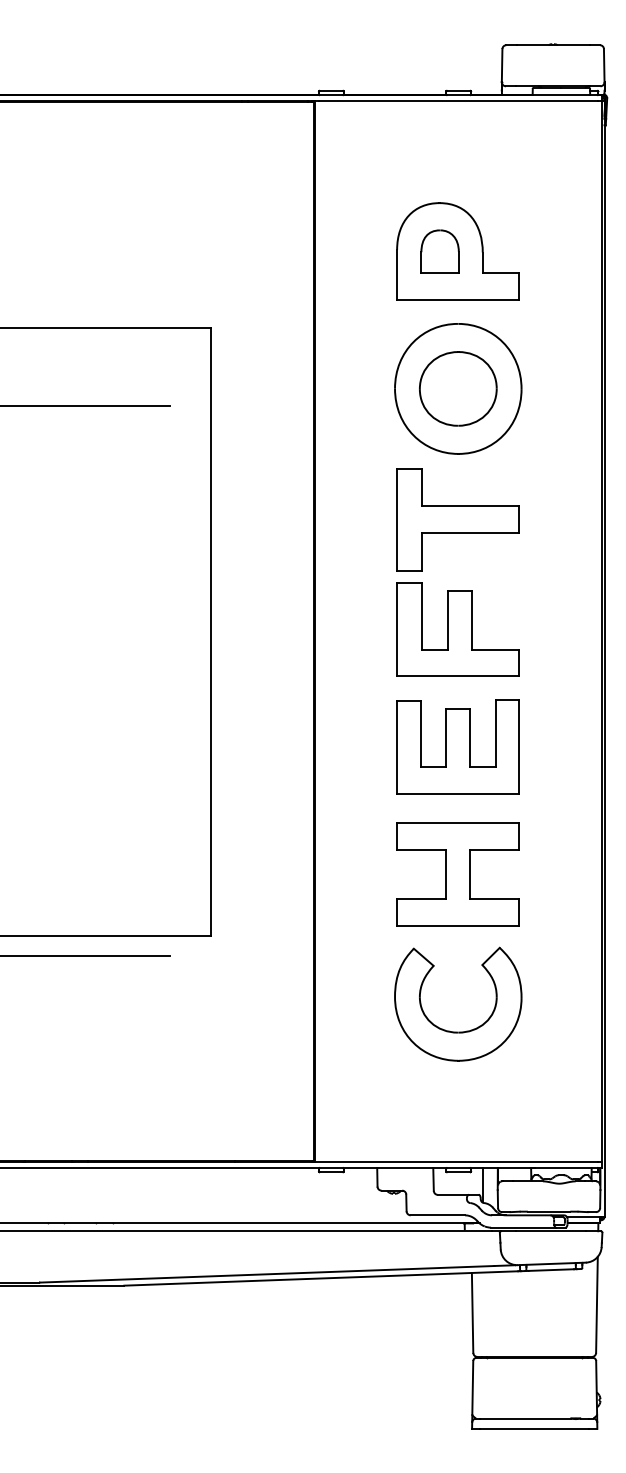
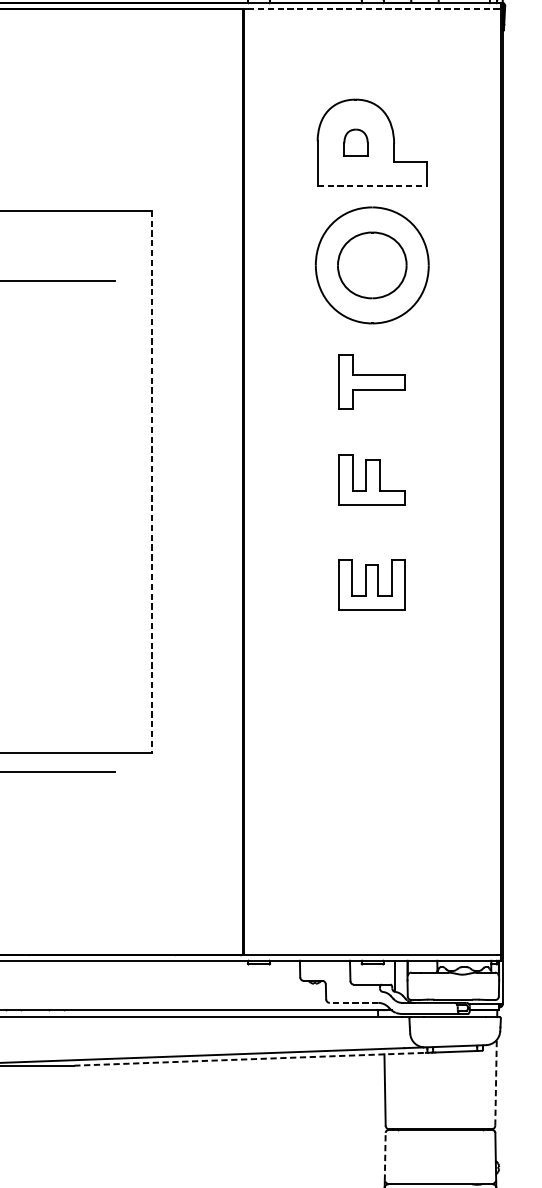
line: (458, 101) -> (372, 8), solid -> dashed
part: (439, 251) -> (355, 142), size x0.7
line: (458, 299) -> (372, 185), solid -> dashed
part: (457, 519) -> (371, 381), size x0.6
part: (457, 629) -> (371, 480), size x0.6
line: (211, 631) -> (152, 481), solid -> dashed
part: (457, 746) -> (371, 584), size x0.6
part: (457, 874) -> (371, 698), removed
part: (458, 1031) -> (372, 838), removed
line: (437, 1215) -> (353, 1003), solid -> dashed
line: (321, 1278) -> (250, 1059), solid -> dashed
line: (596, 1304) -> (495, 1082), solid -> dashed
line: (472, 1387) -> (384, 1156), solid -> dashed

